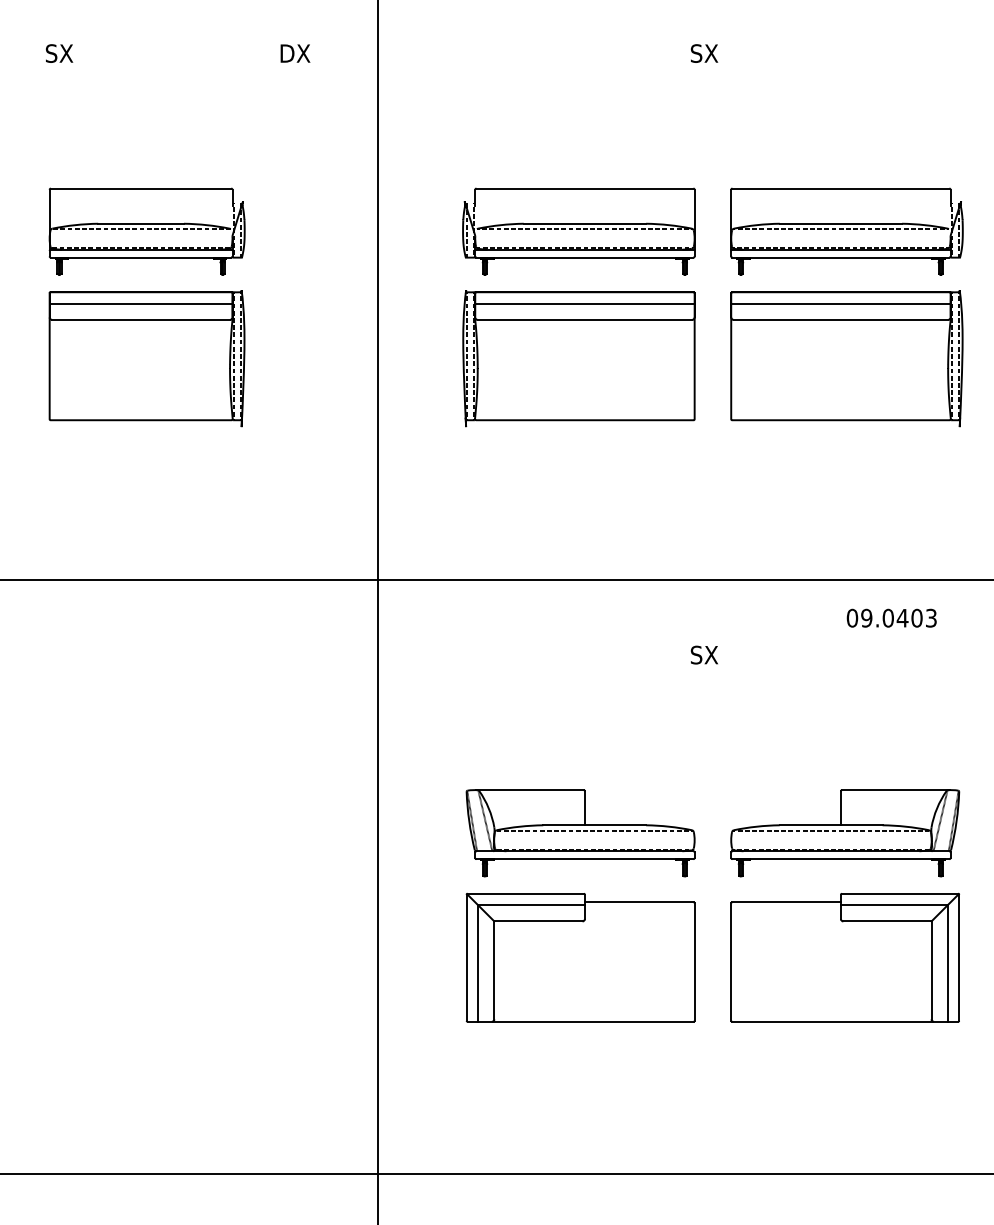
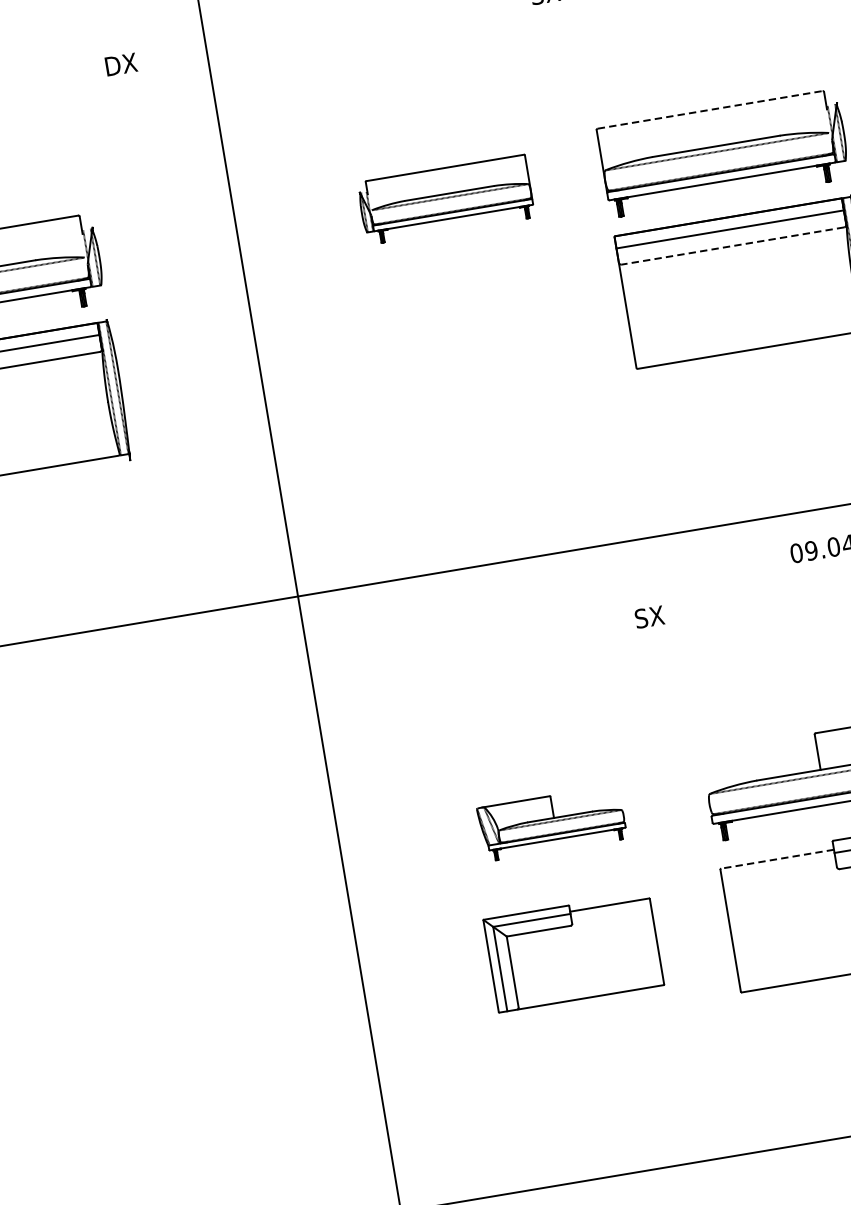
line: (841, 188) -> (710, 109), solid -> dashed
part: (578, 231) -> (445, 199), size x0.7
line: (840, 319) -> (732, 245), solid -> dashed
part: (578, 358) -> (467, 331), removed
part: (580, 833) -> (552, 823), size x0.6
line: (786, 902) -> (777, 859), solid -> dashed
part: (580, 957) -> (573, 952), size x0.7

